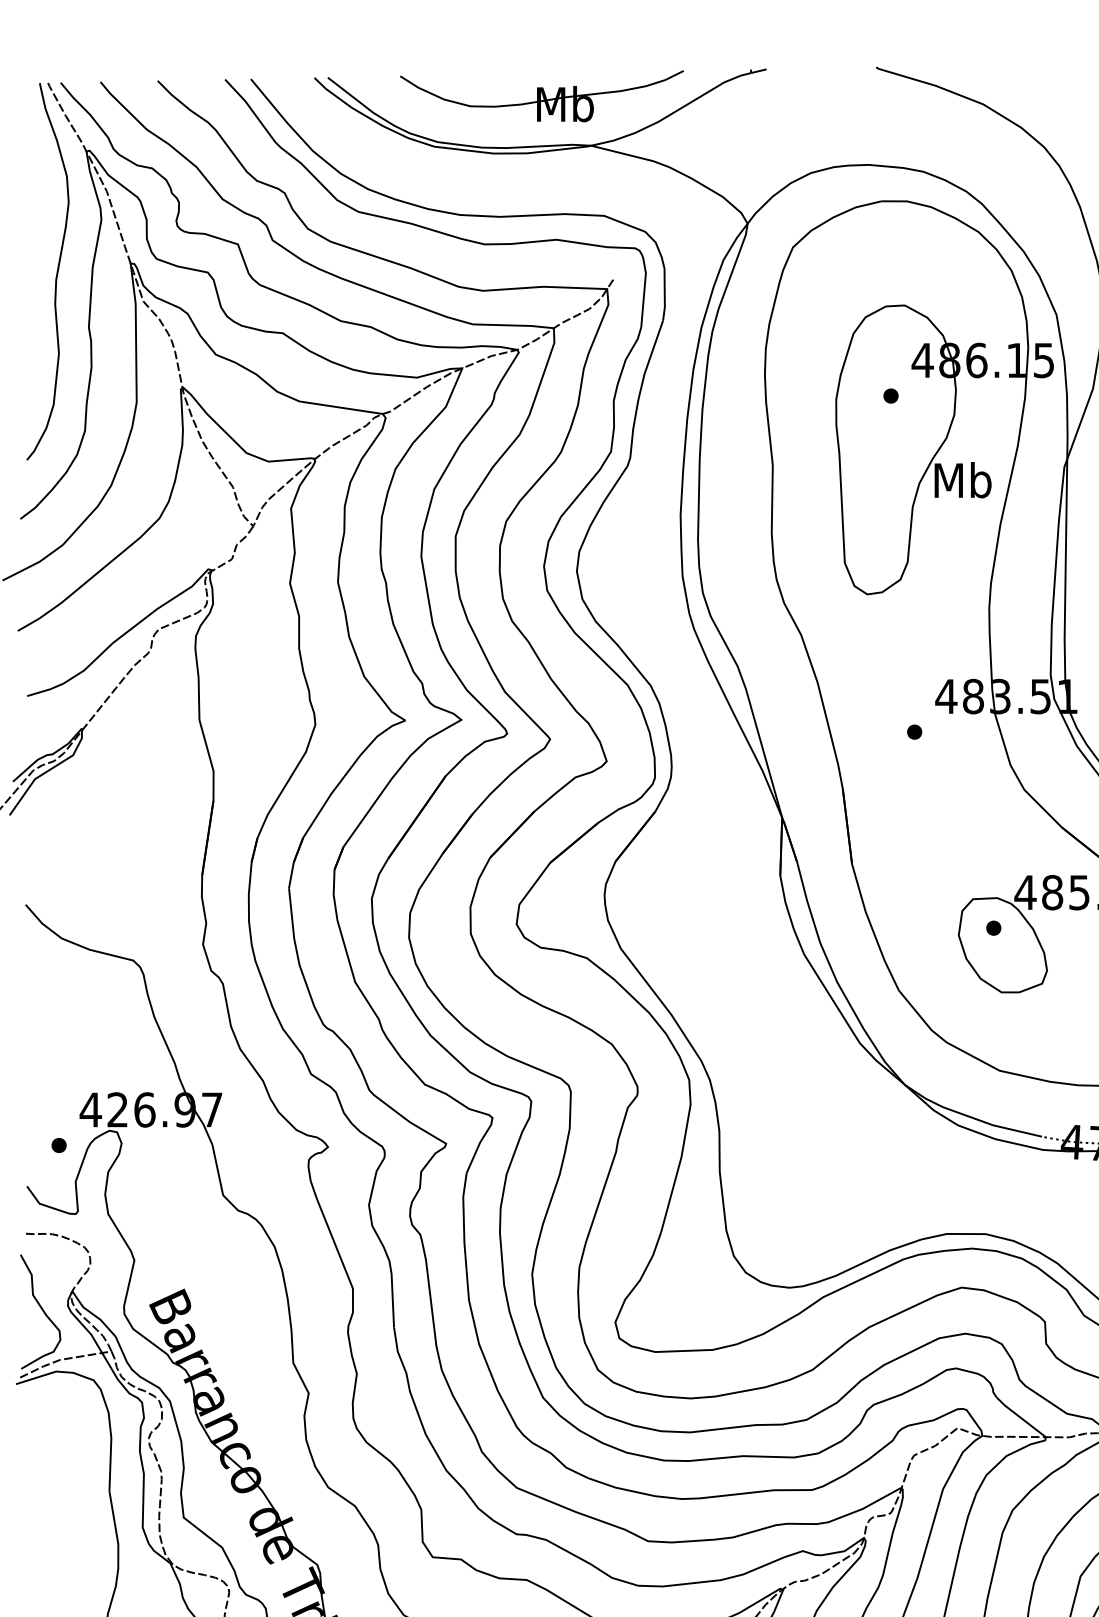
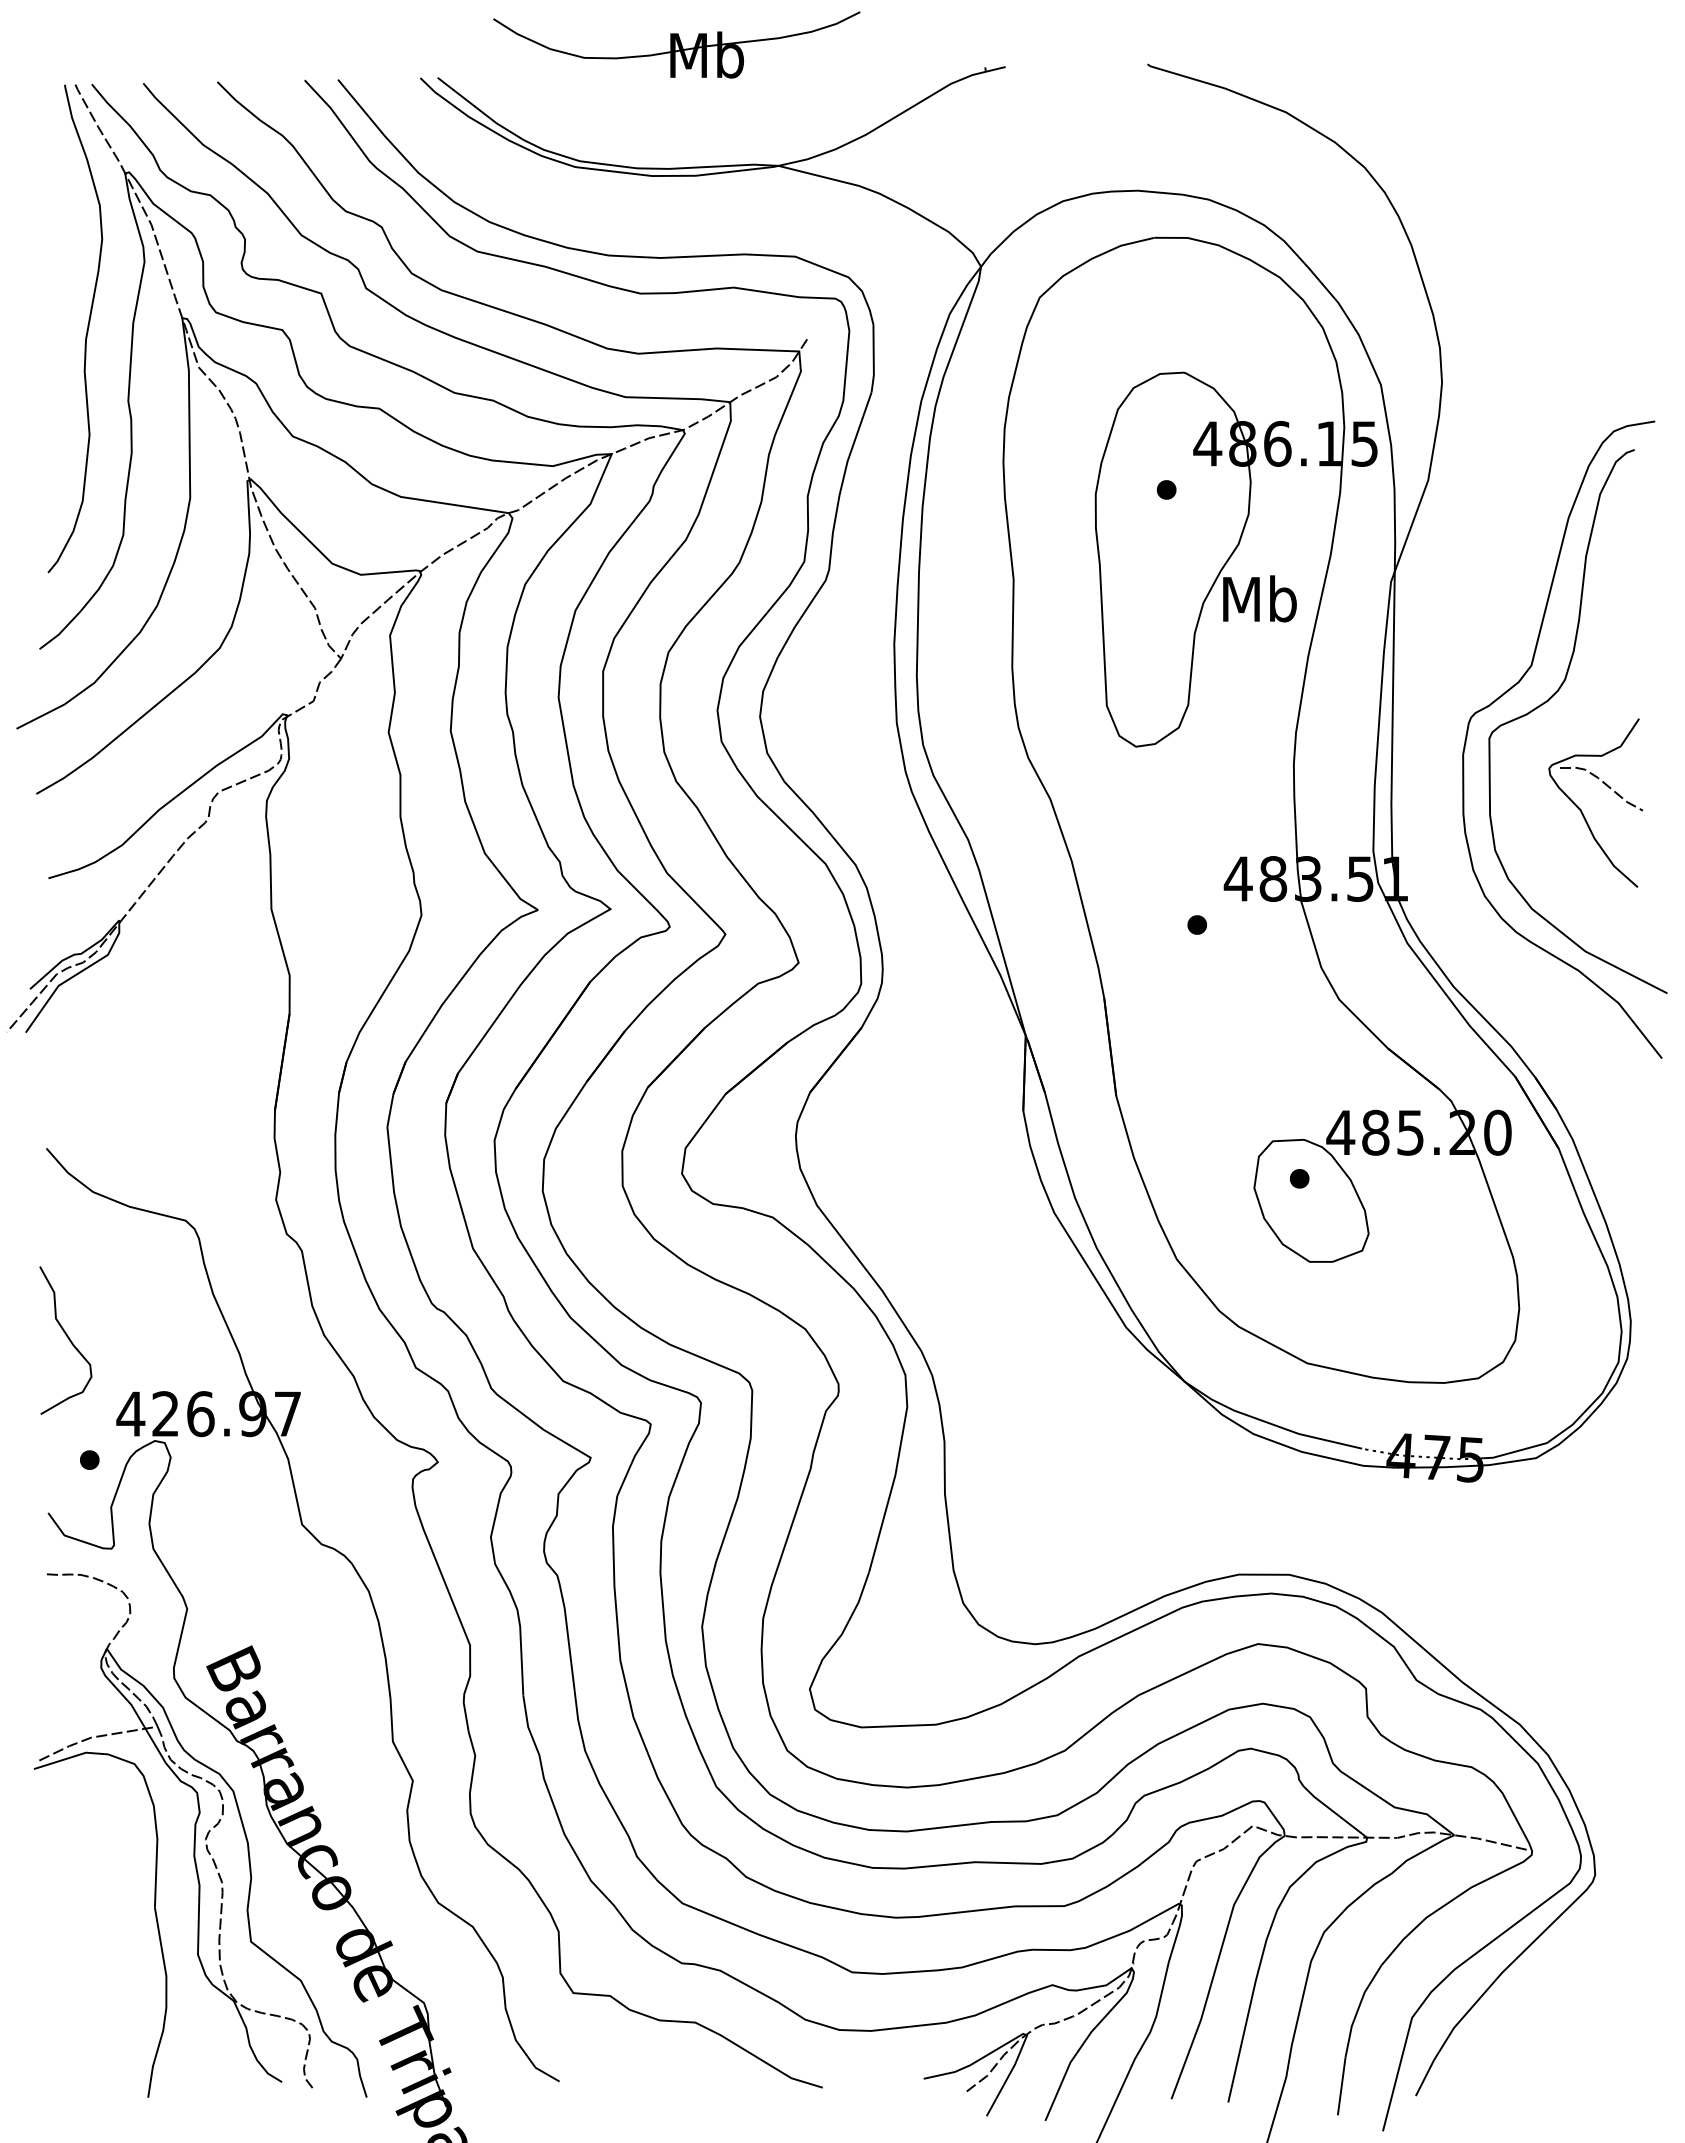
part: (541, 95) -> (676, 44), moved
curve: (41, 1310) -> (67, 1338), moved

